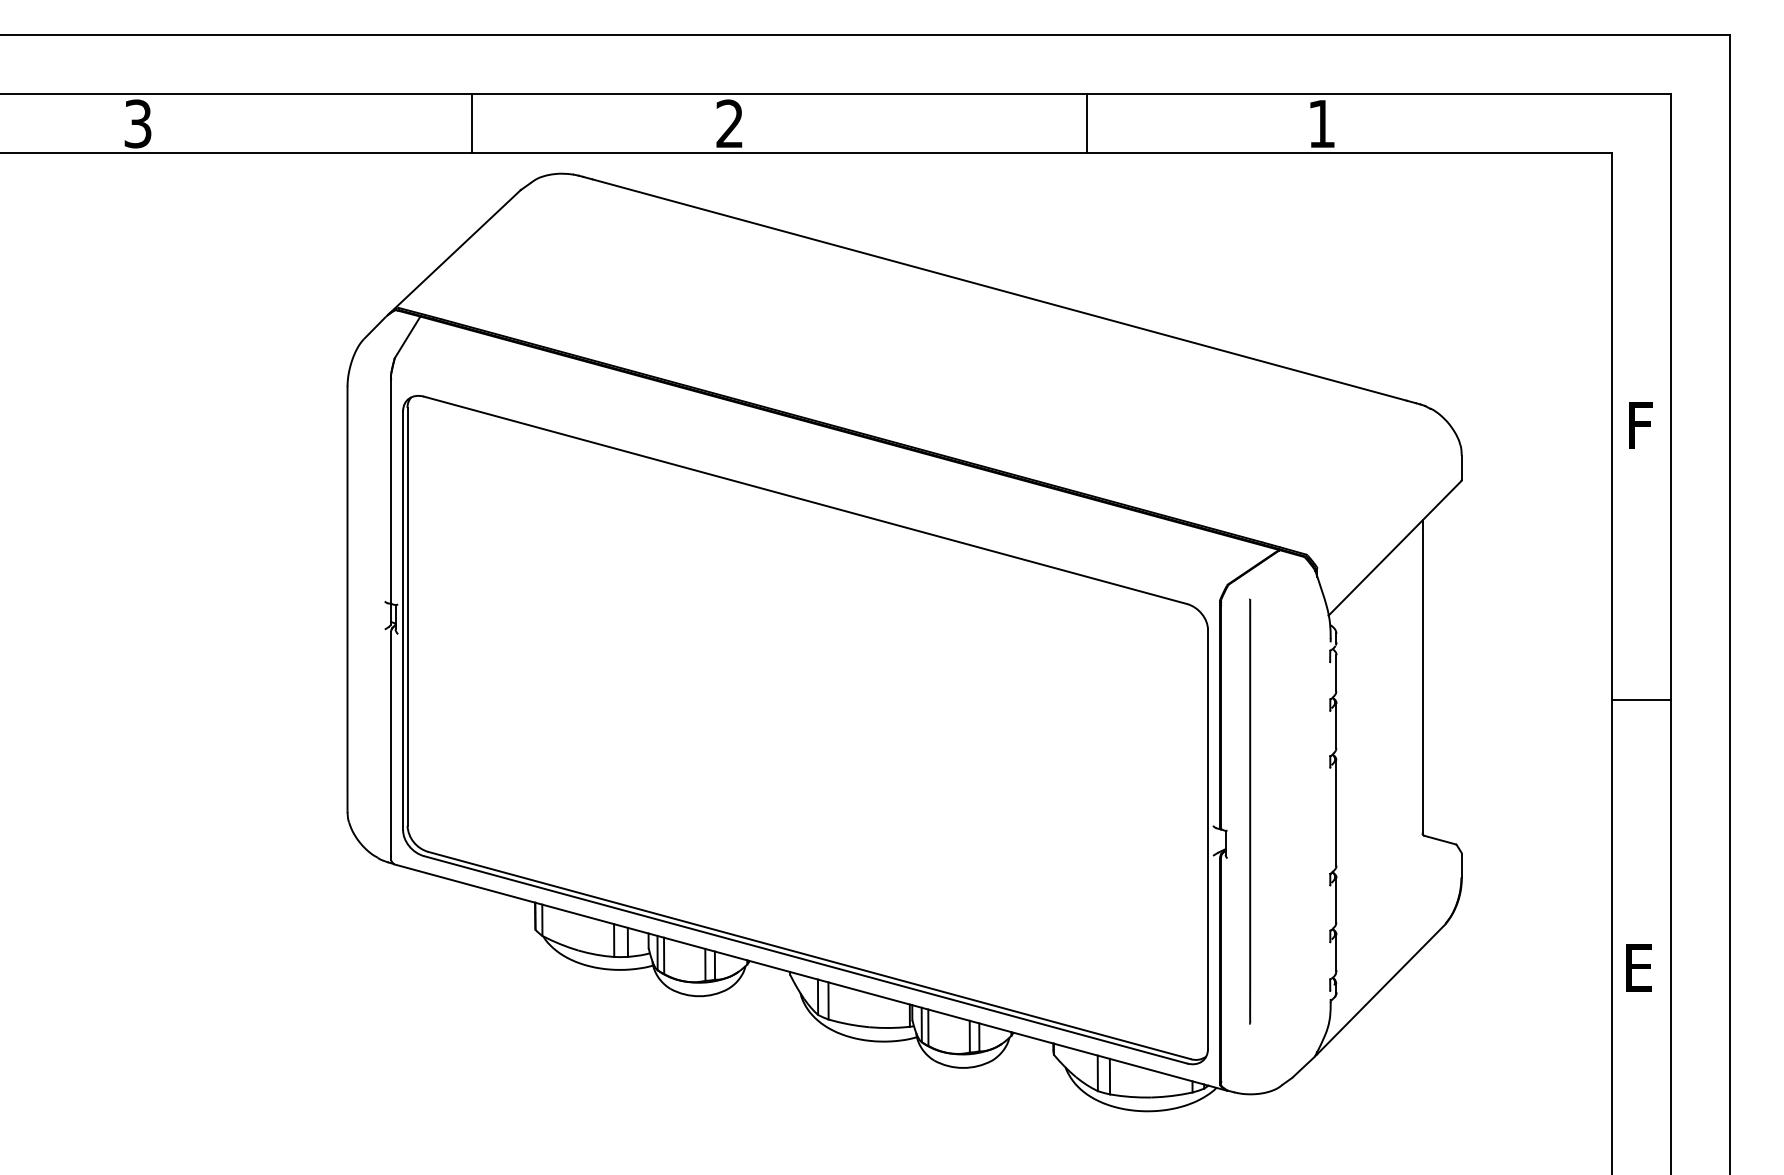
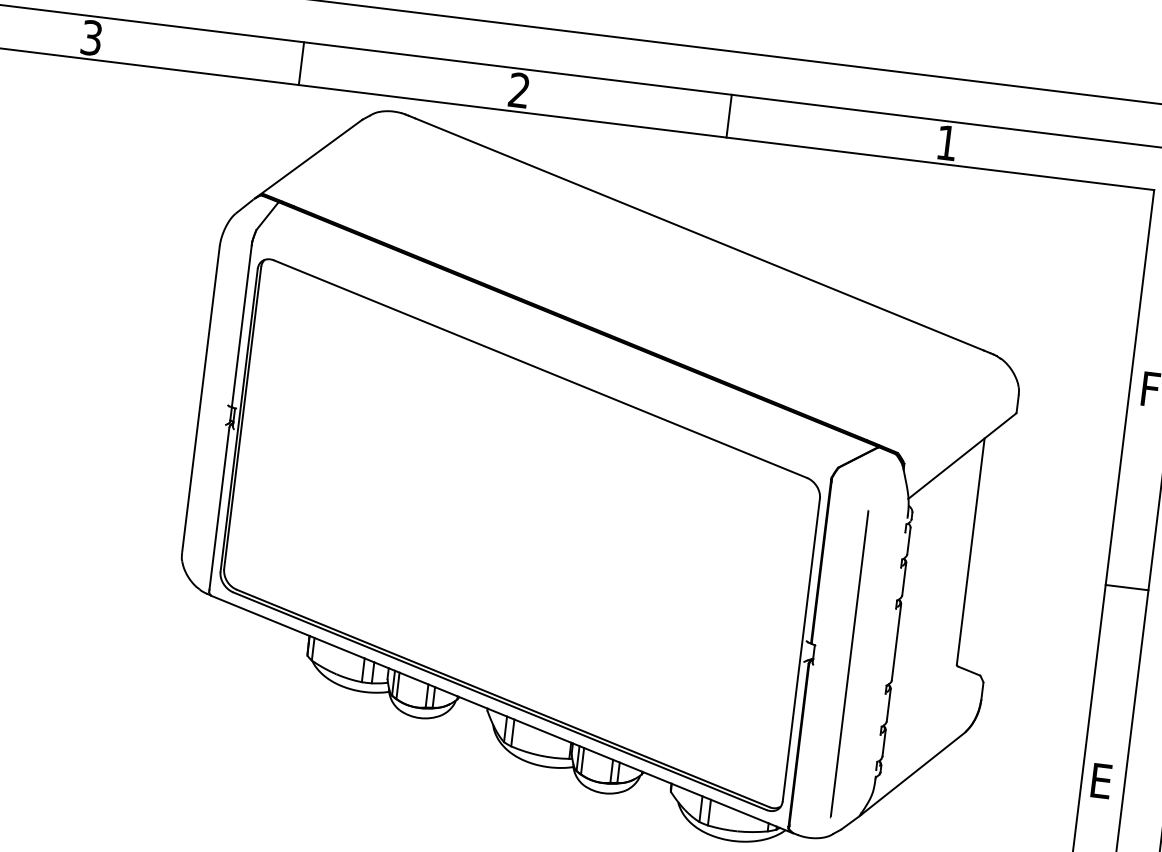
line: (472, 123) -> (301, 63), moved
line: (1087, 123) -> (729, 115), moved
line: (1250, 811) -> (849, 663), moved

